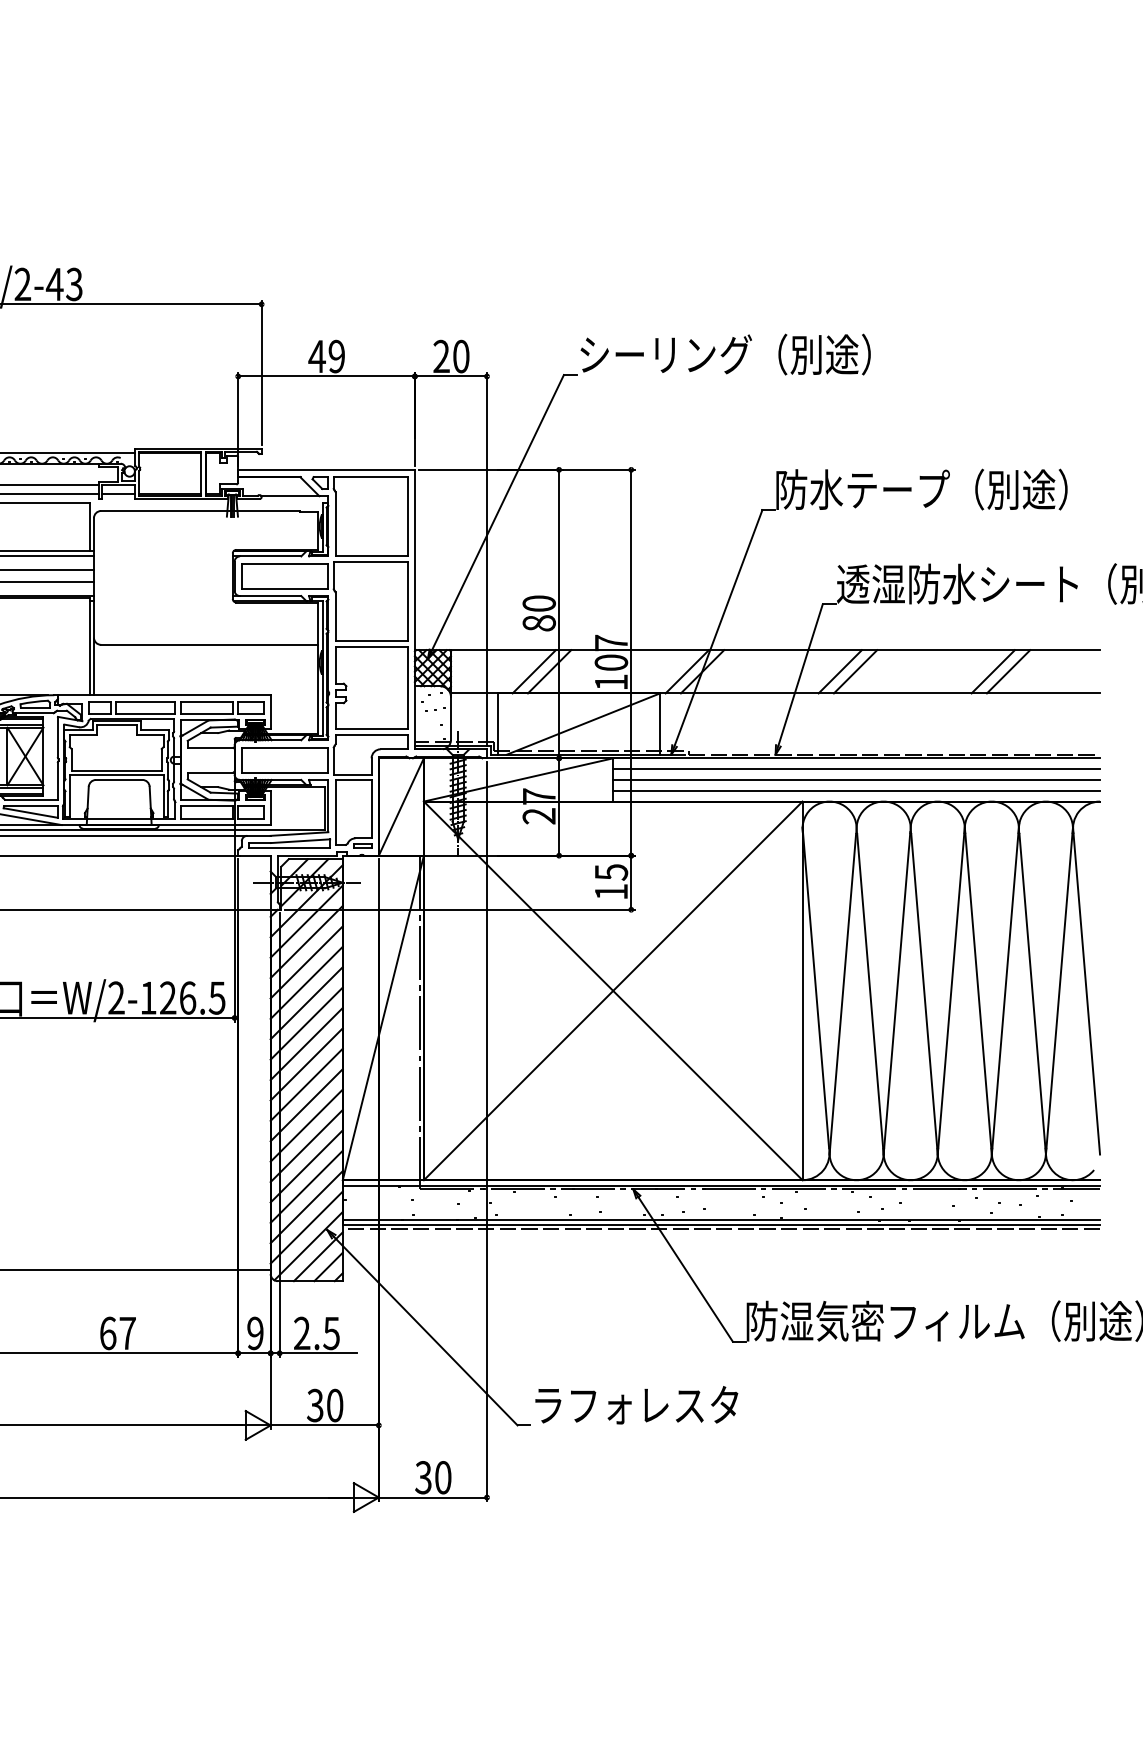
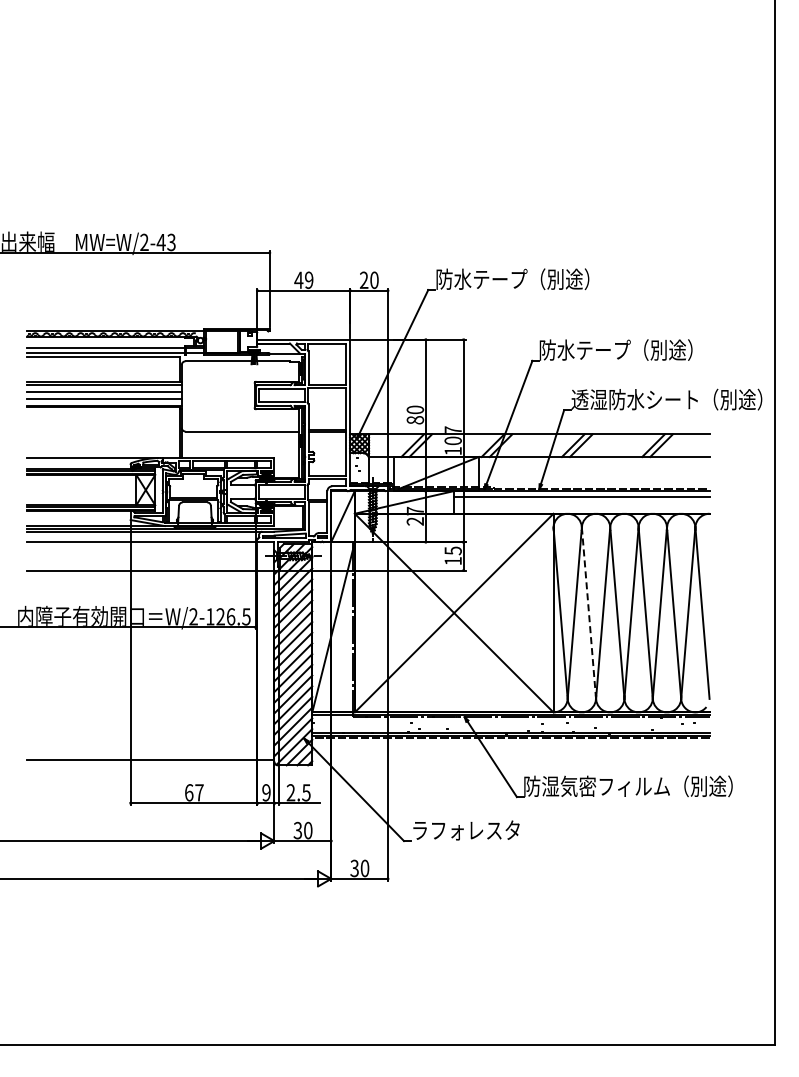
text: (665, 353) -> (481, 278), シーリング（別途） -> 防水テープ（別途）
line: (855, 780) -> (581, 502), removed
line: (855, 791) -> (581, 508), removed
line: (871, 993) -> (589, 614), solid -> dashed

